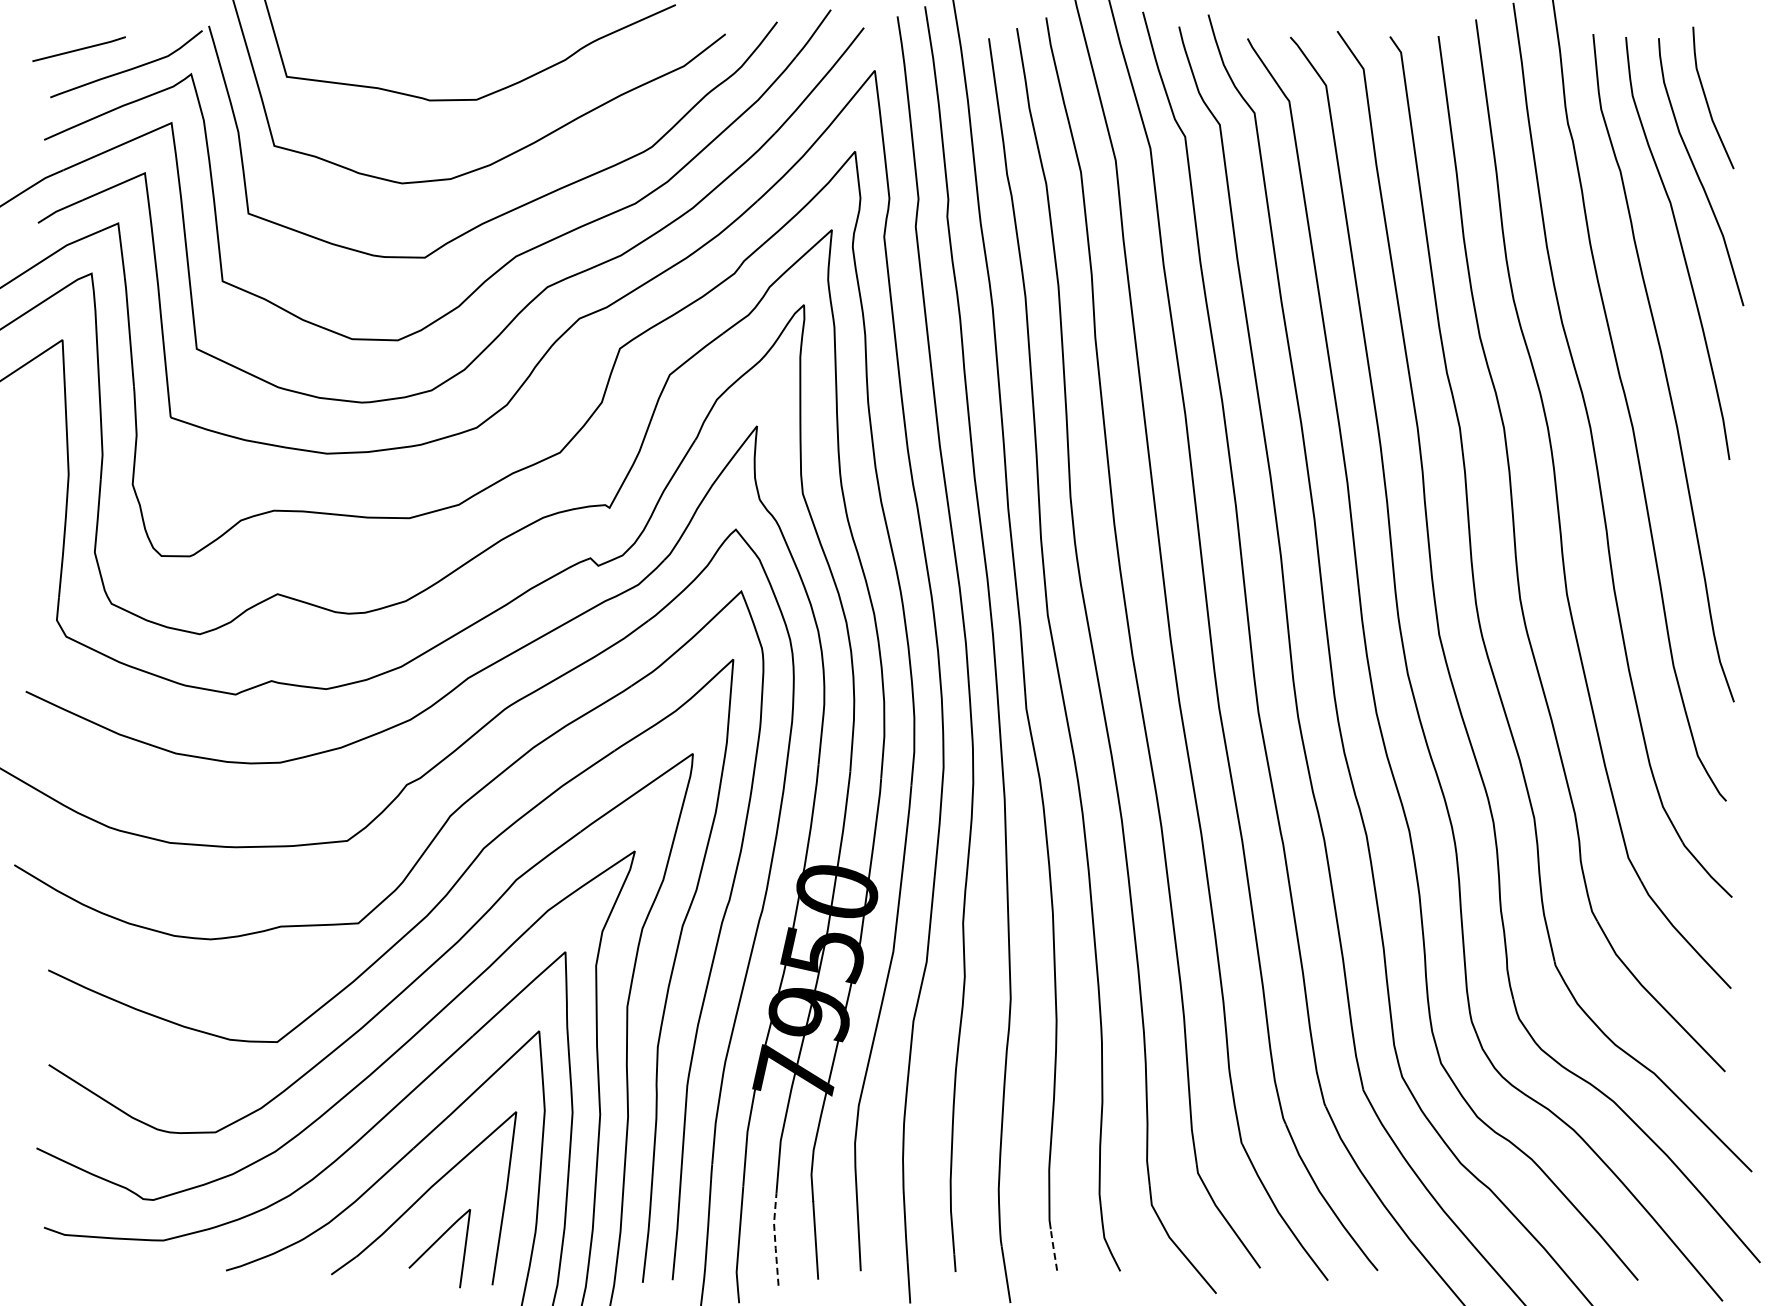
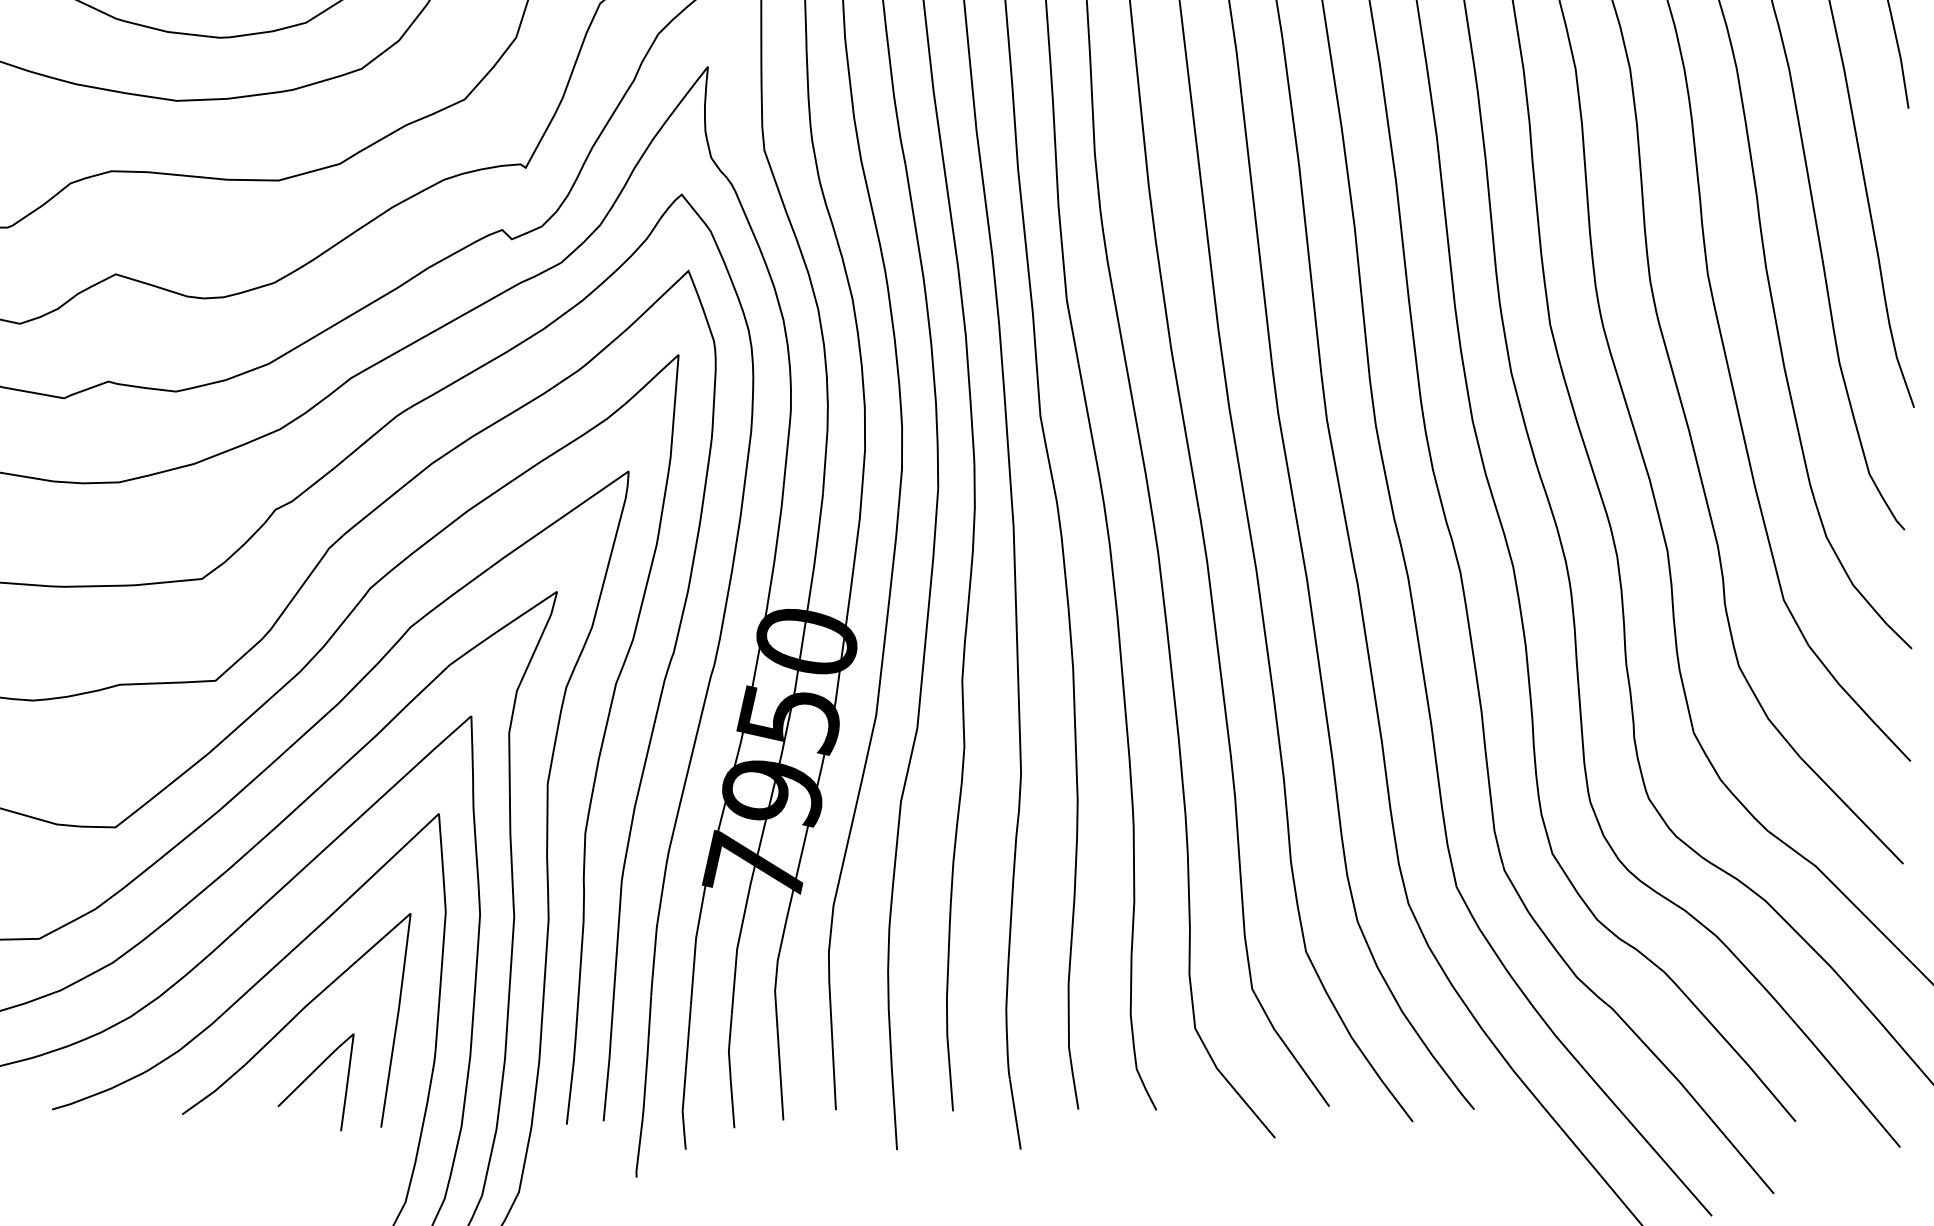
line: (775, 1239) -> (730, 1071), dashed -> solid
line: (1053, 1249) -> (1073, 1083), dashed -> solid

